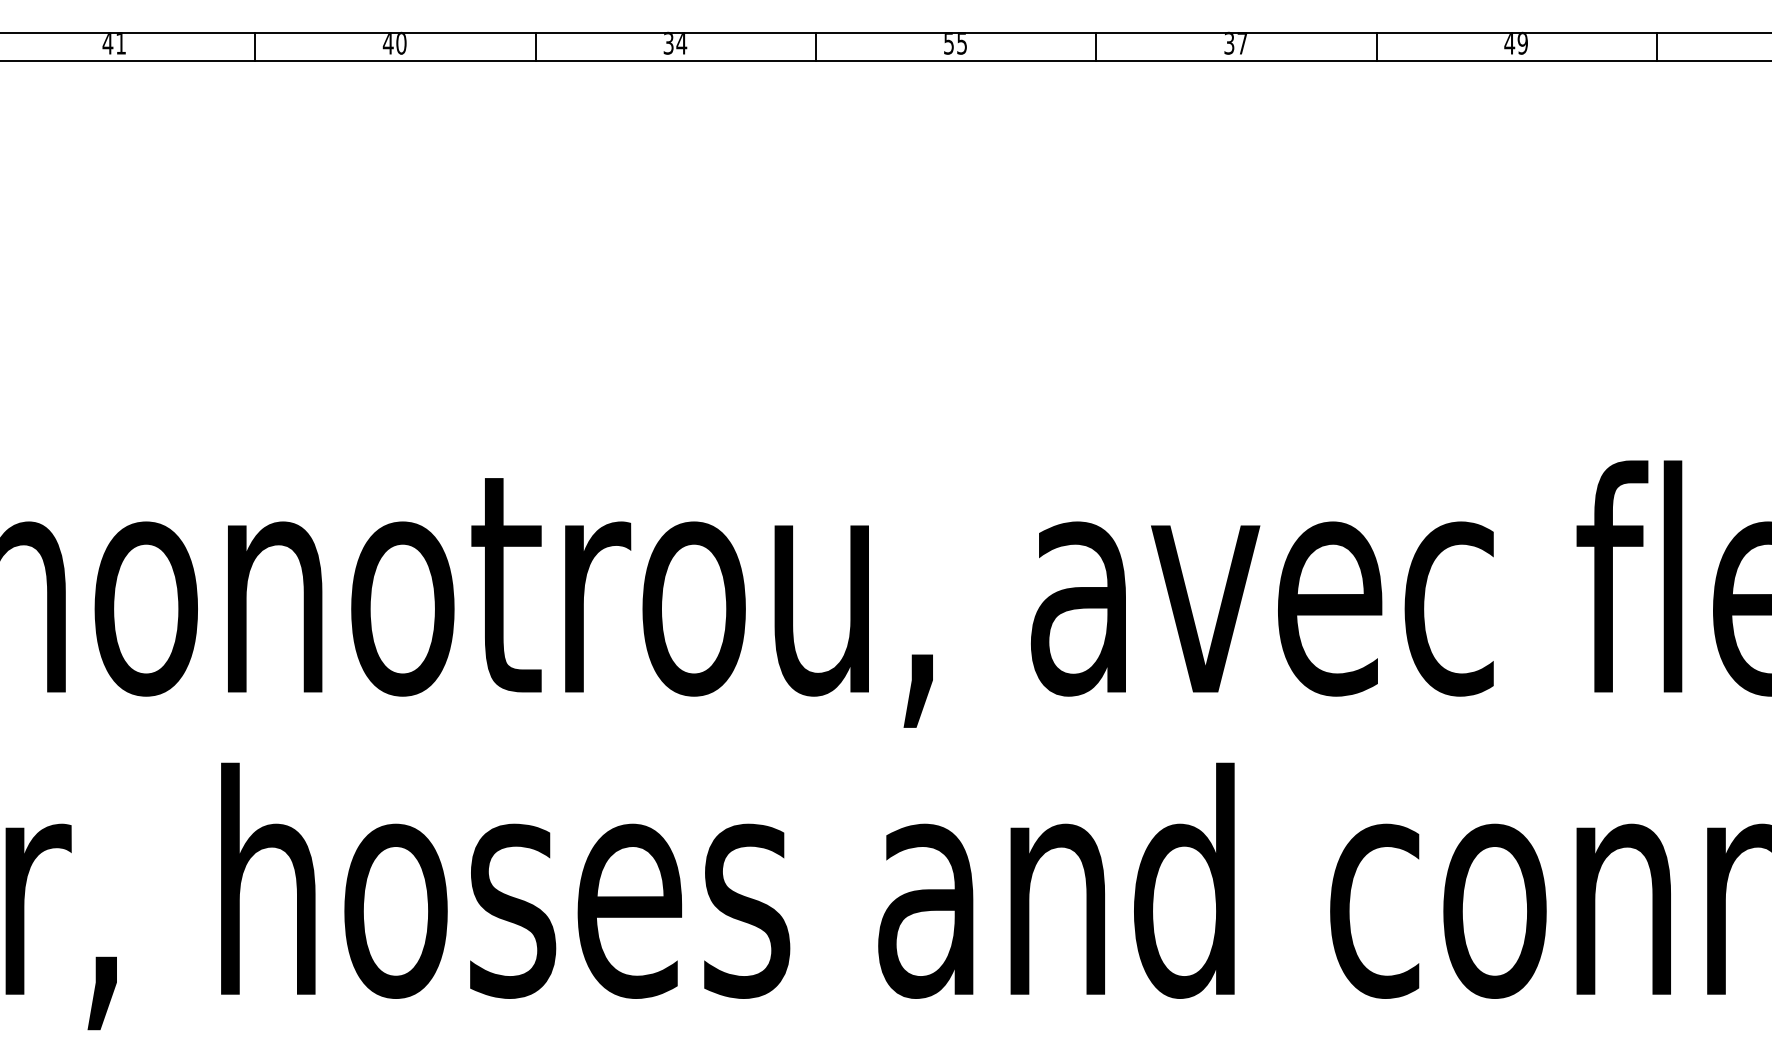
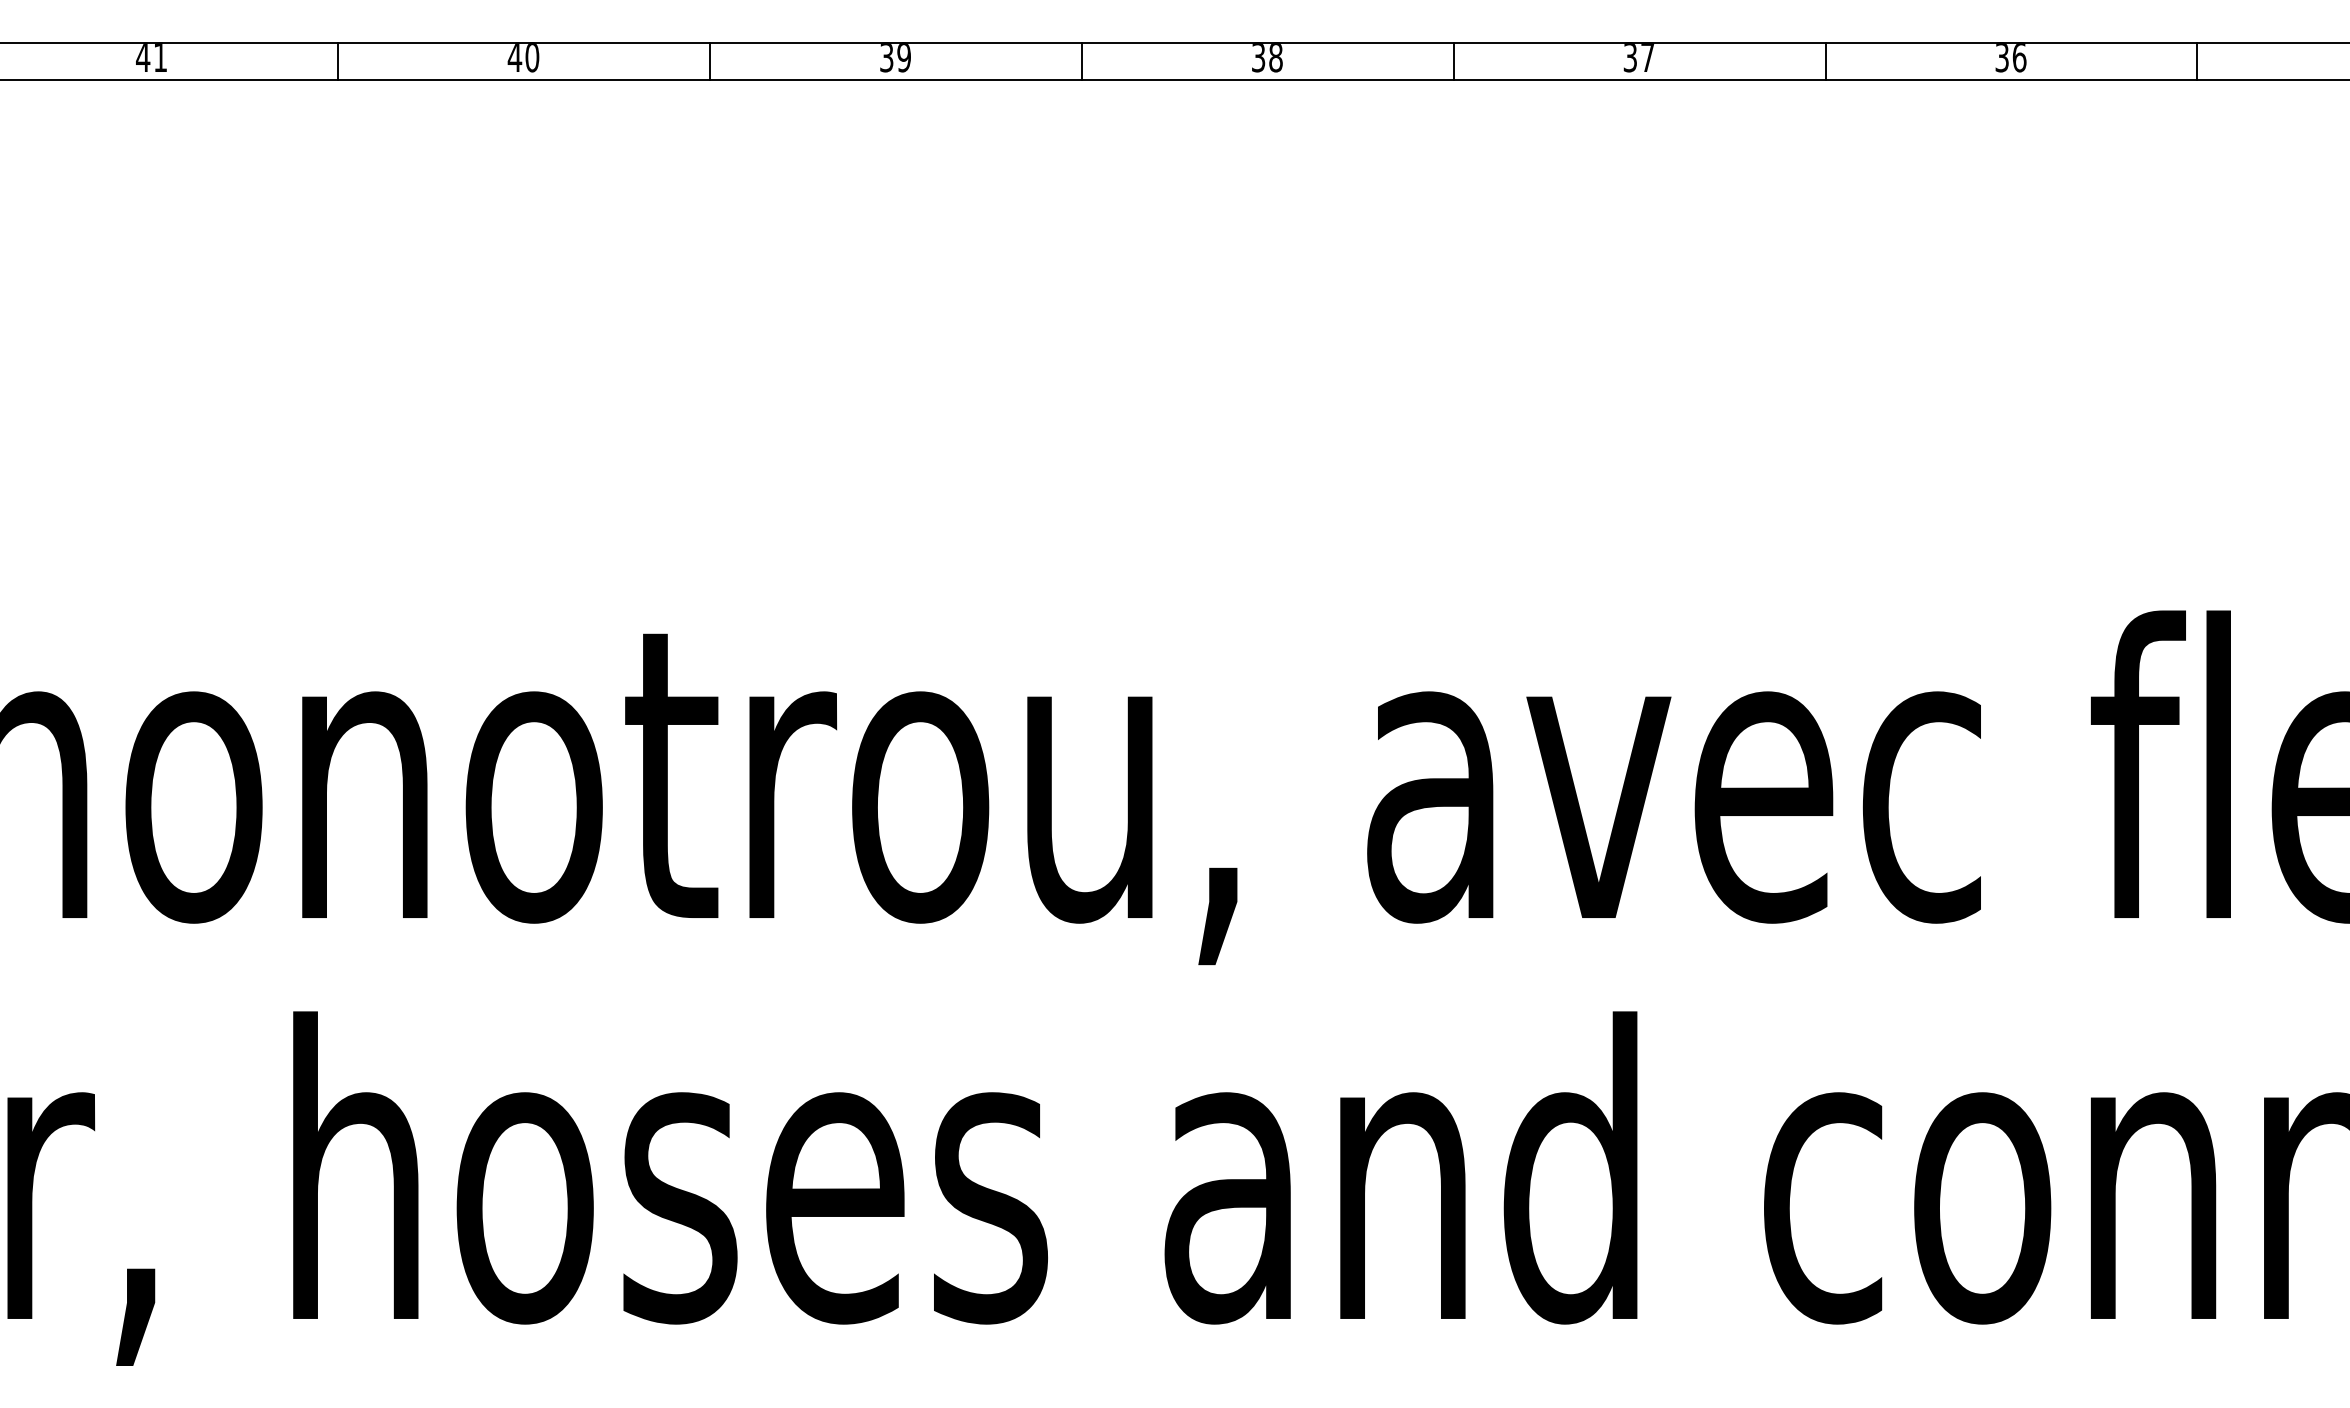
text: (681, 42) -> (903, 56), 34 -> 39
text: (955, 42) -> (1267, 56), 55 -> 38
text: (1516, 42) -> (2011, 56), 49 -> 36

